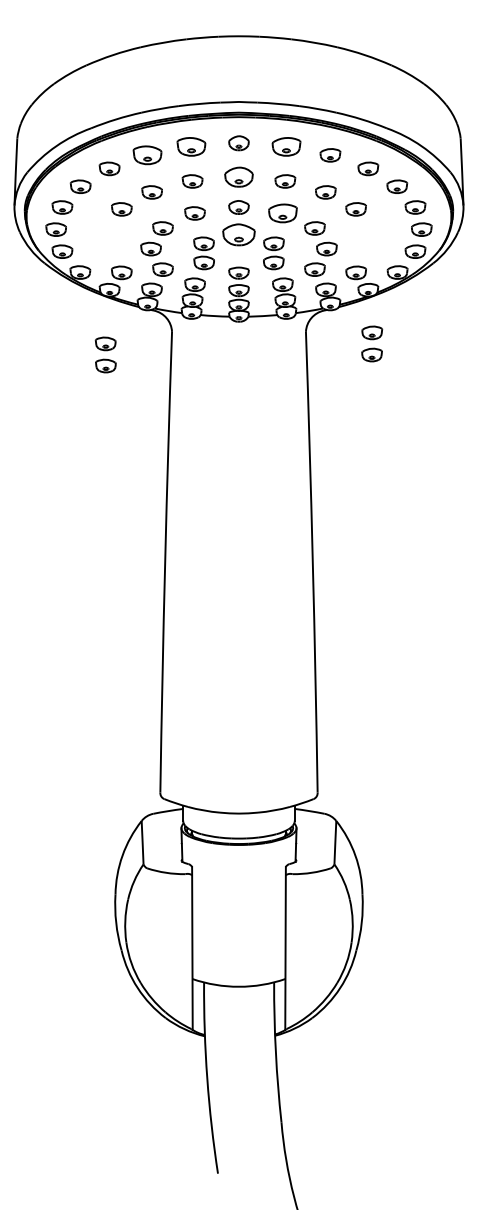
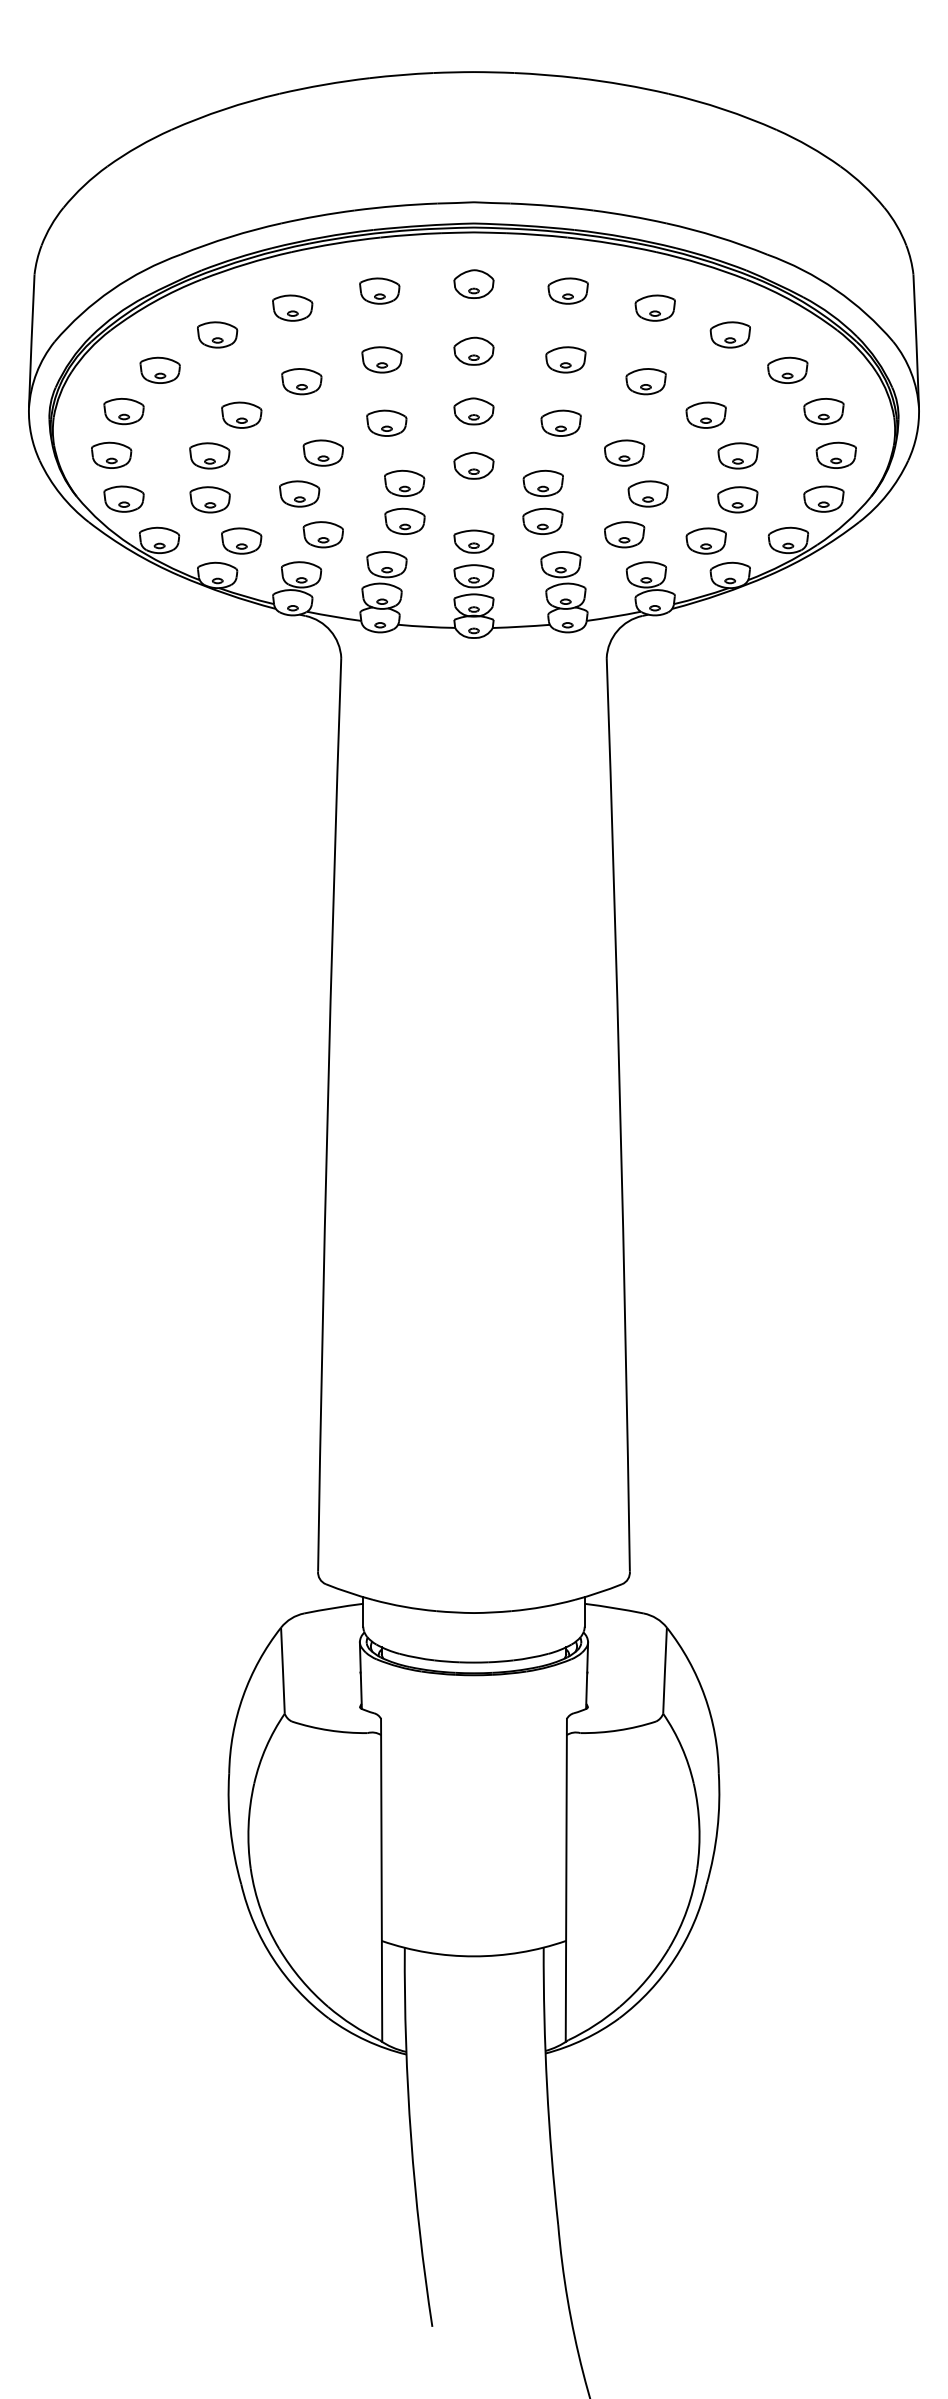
part: (191, 146) -> (379, 290), size x0.71
part: (286, 146) -> (568, 290), size x0.71
part: (147, 155) -> (292, 308), size x0.71
part: (238, 176) -> (473, 350), size x0.71
part: (282, 213) -> (560, 423), size x0.71
part: (238, 234) -> (473, 465), size x0.62
part: (372, 343) -> (738, 476), moved
part: (105, 354) -> (209, 476), moved

